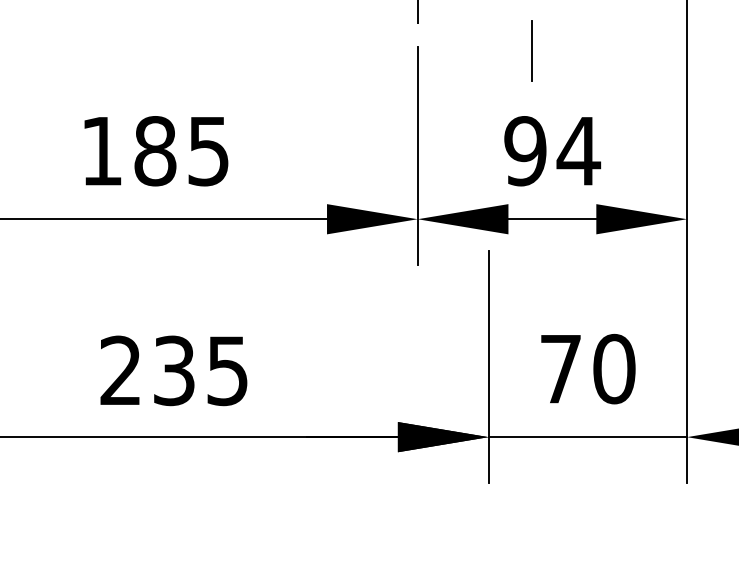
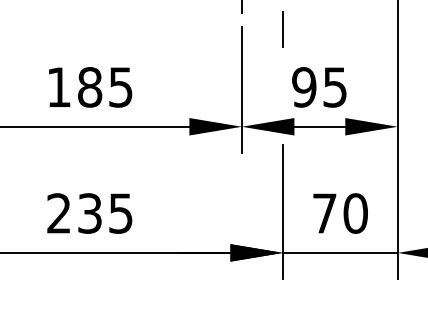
line: (531, 51) -> (282, 29), moved
text: (577, 151) -> (334, 87), 94 -> 95
text: (173, 370) -> (89, 213), moved

